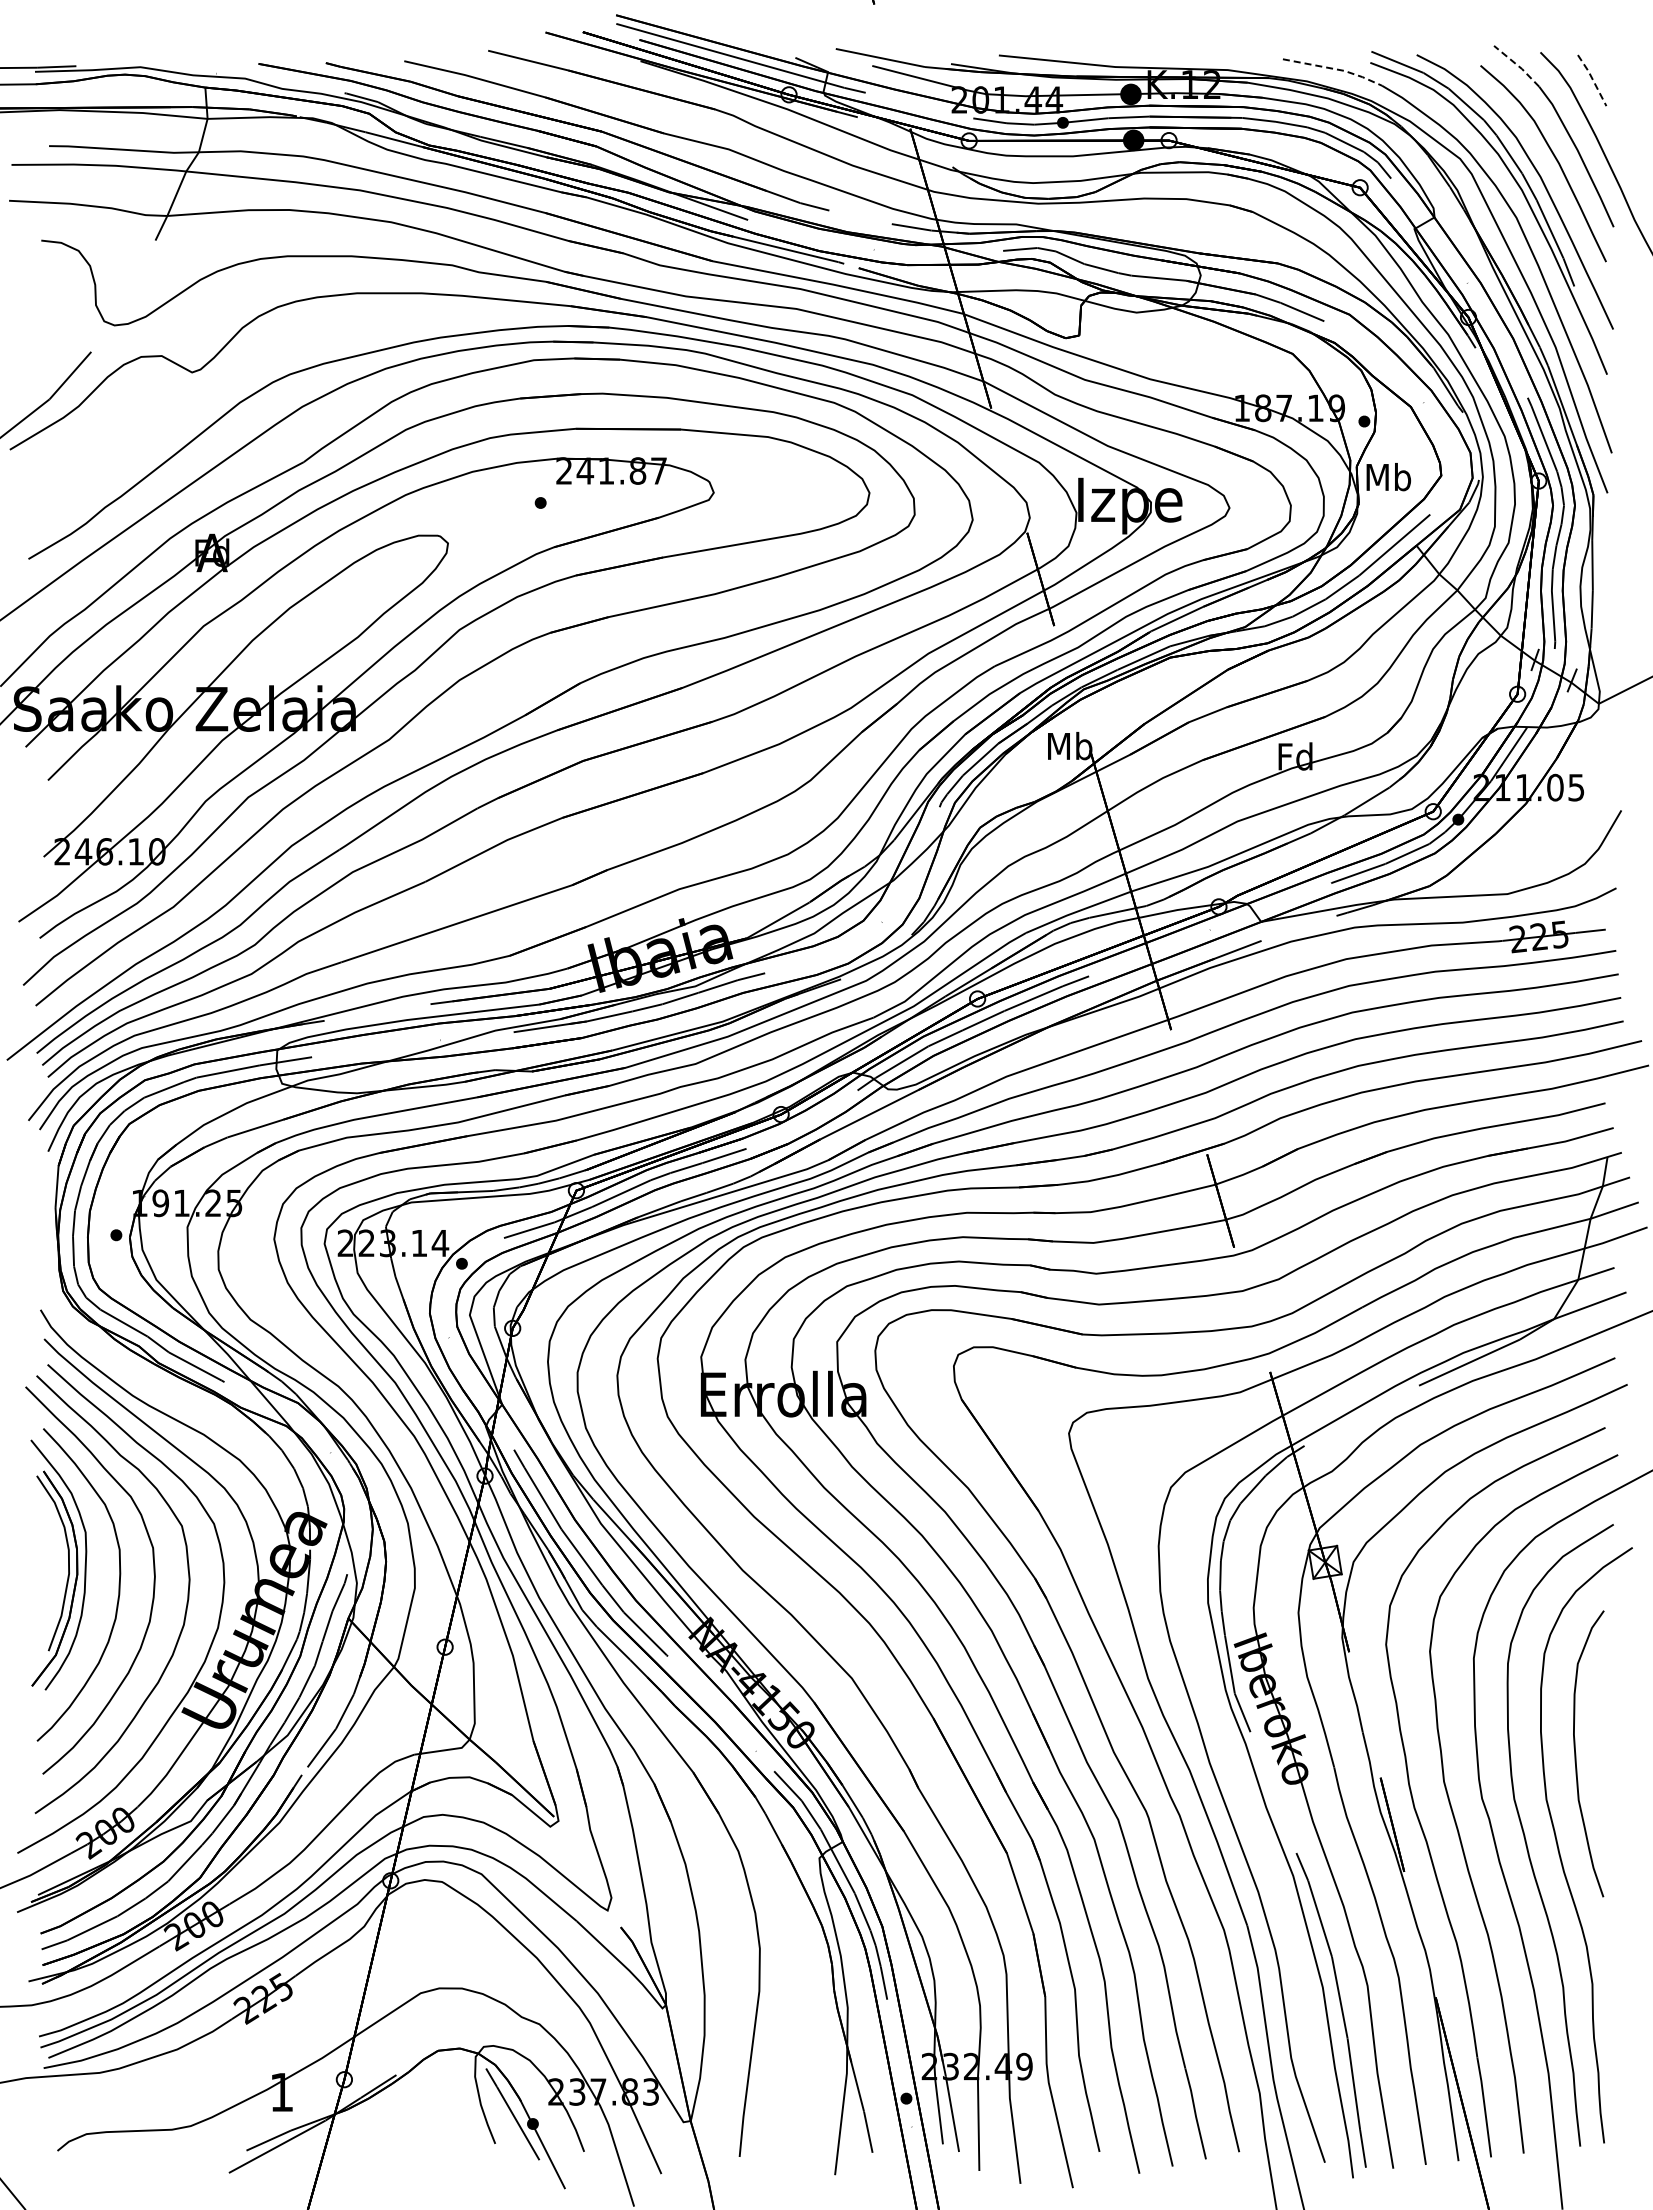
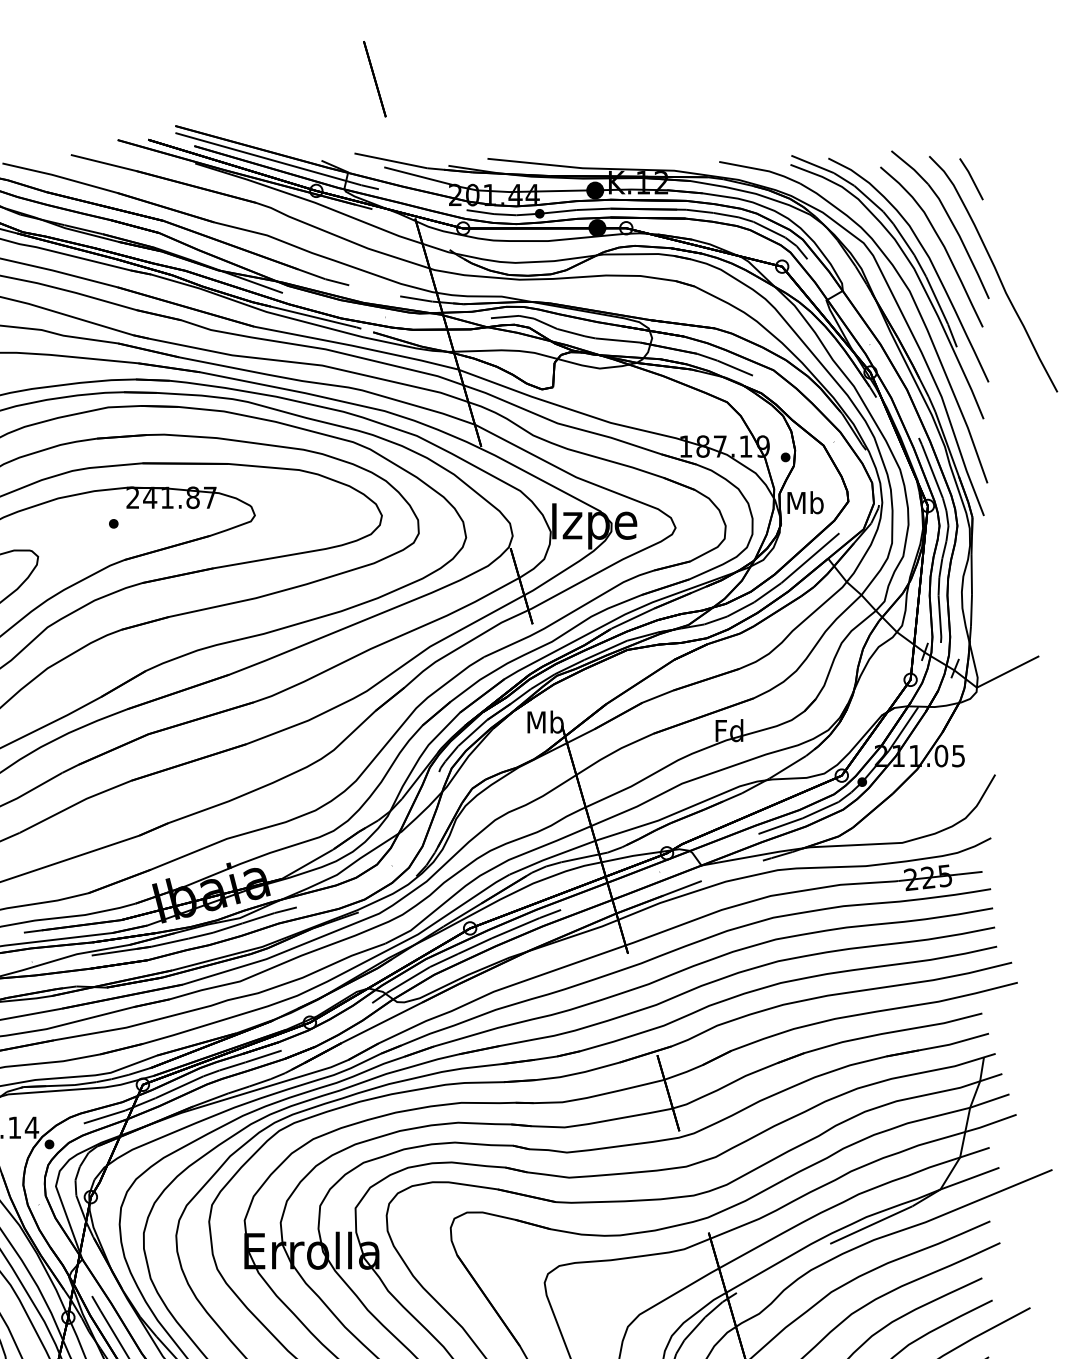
line: (1517, 65) -> (910, 166), dashed -> solid
line: (1335, 69) -> (762, 170), dashed -> solid
line: (1592, 79) -> (971, 178), dashed -> solid

